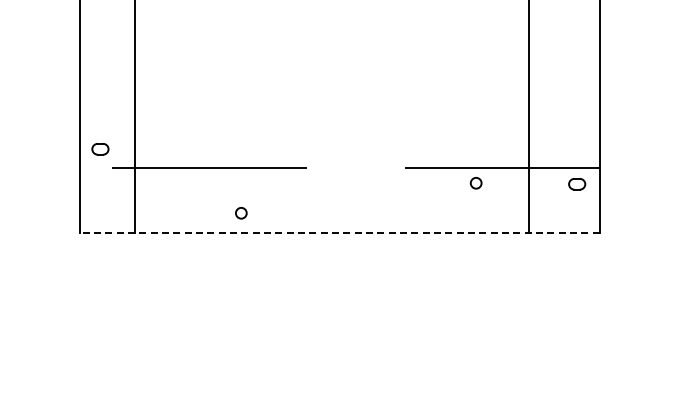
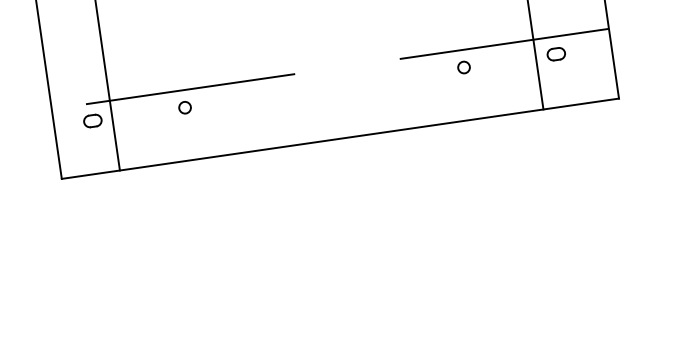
part: (100, 149) -> (92, 121), moved
circle: (475, 183) -> (463, 67), moved
part: (577, 184) -> (556, 54), moved
circle: (241, 213) -> (185, 107), moved
line: (340, 232) -> (340, 138), dashed -> solid

